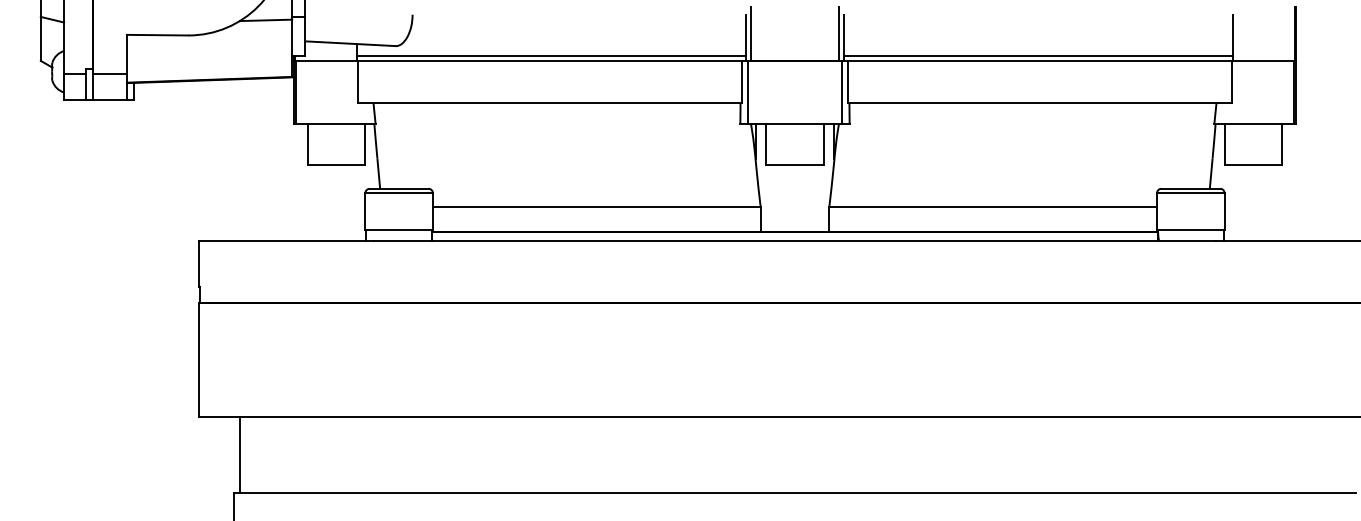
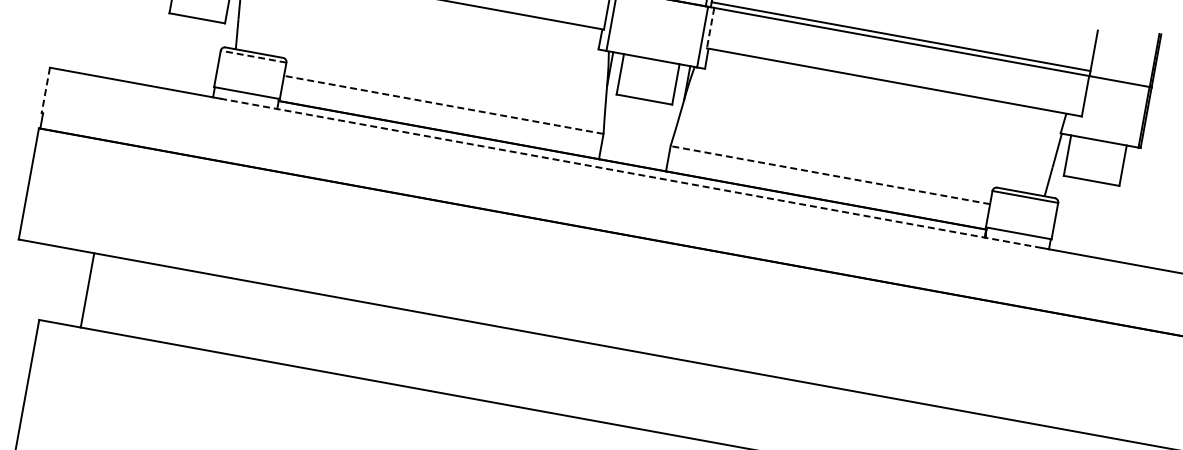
line: (847, 82) -> (710, 28), solid -> dashed
line: (399, 193) -> (253, 57), solid -> dashed
line: (596, 206) -> (443, 104), solid -> dashed
line: (993, 206) -> (830, 175), solid -> dashed
line: (795, 240) -> (631, 173), solid -> dashed
line: (198, 264) -> (45, 90), solid -> dashed
line: (240, 454) -> (87, 289), moved

